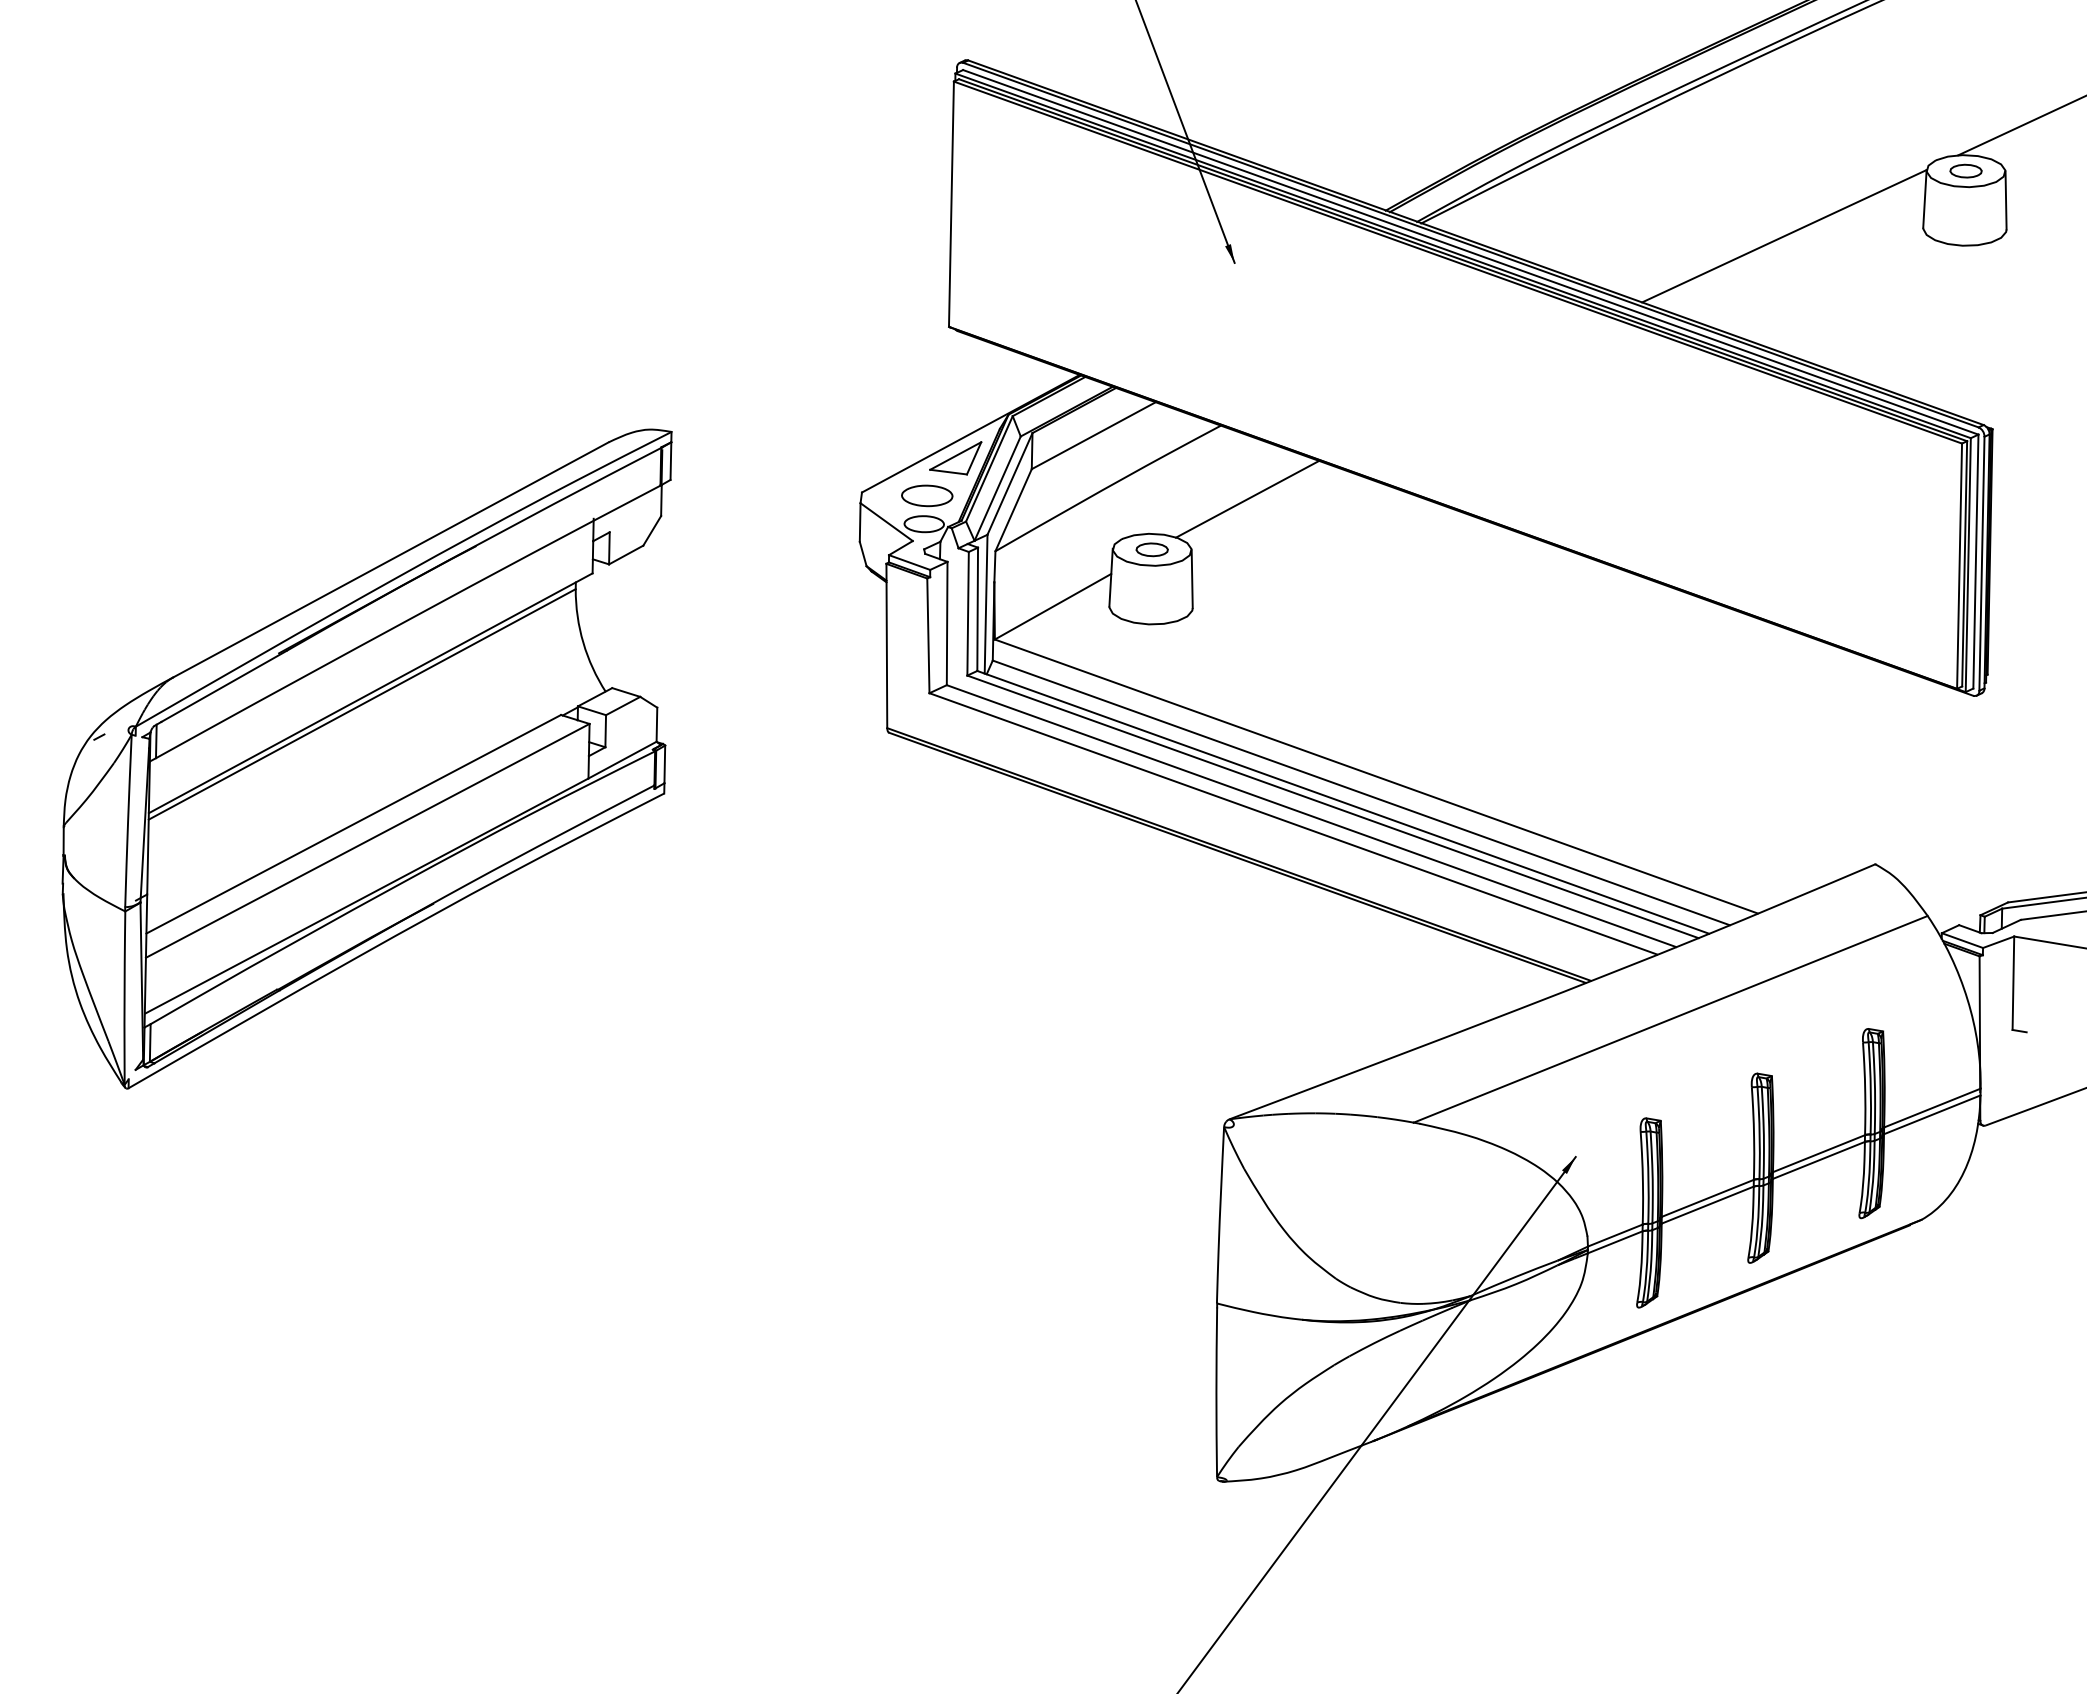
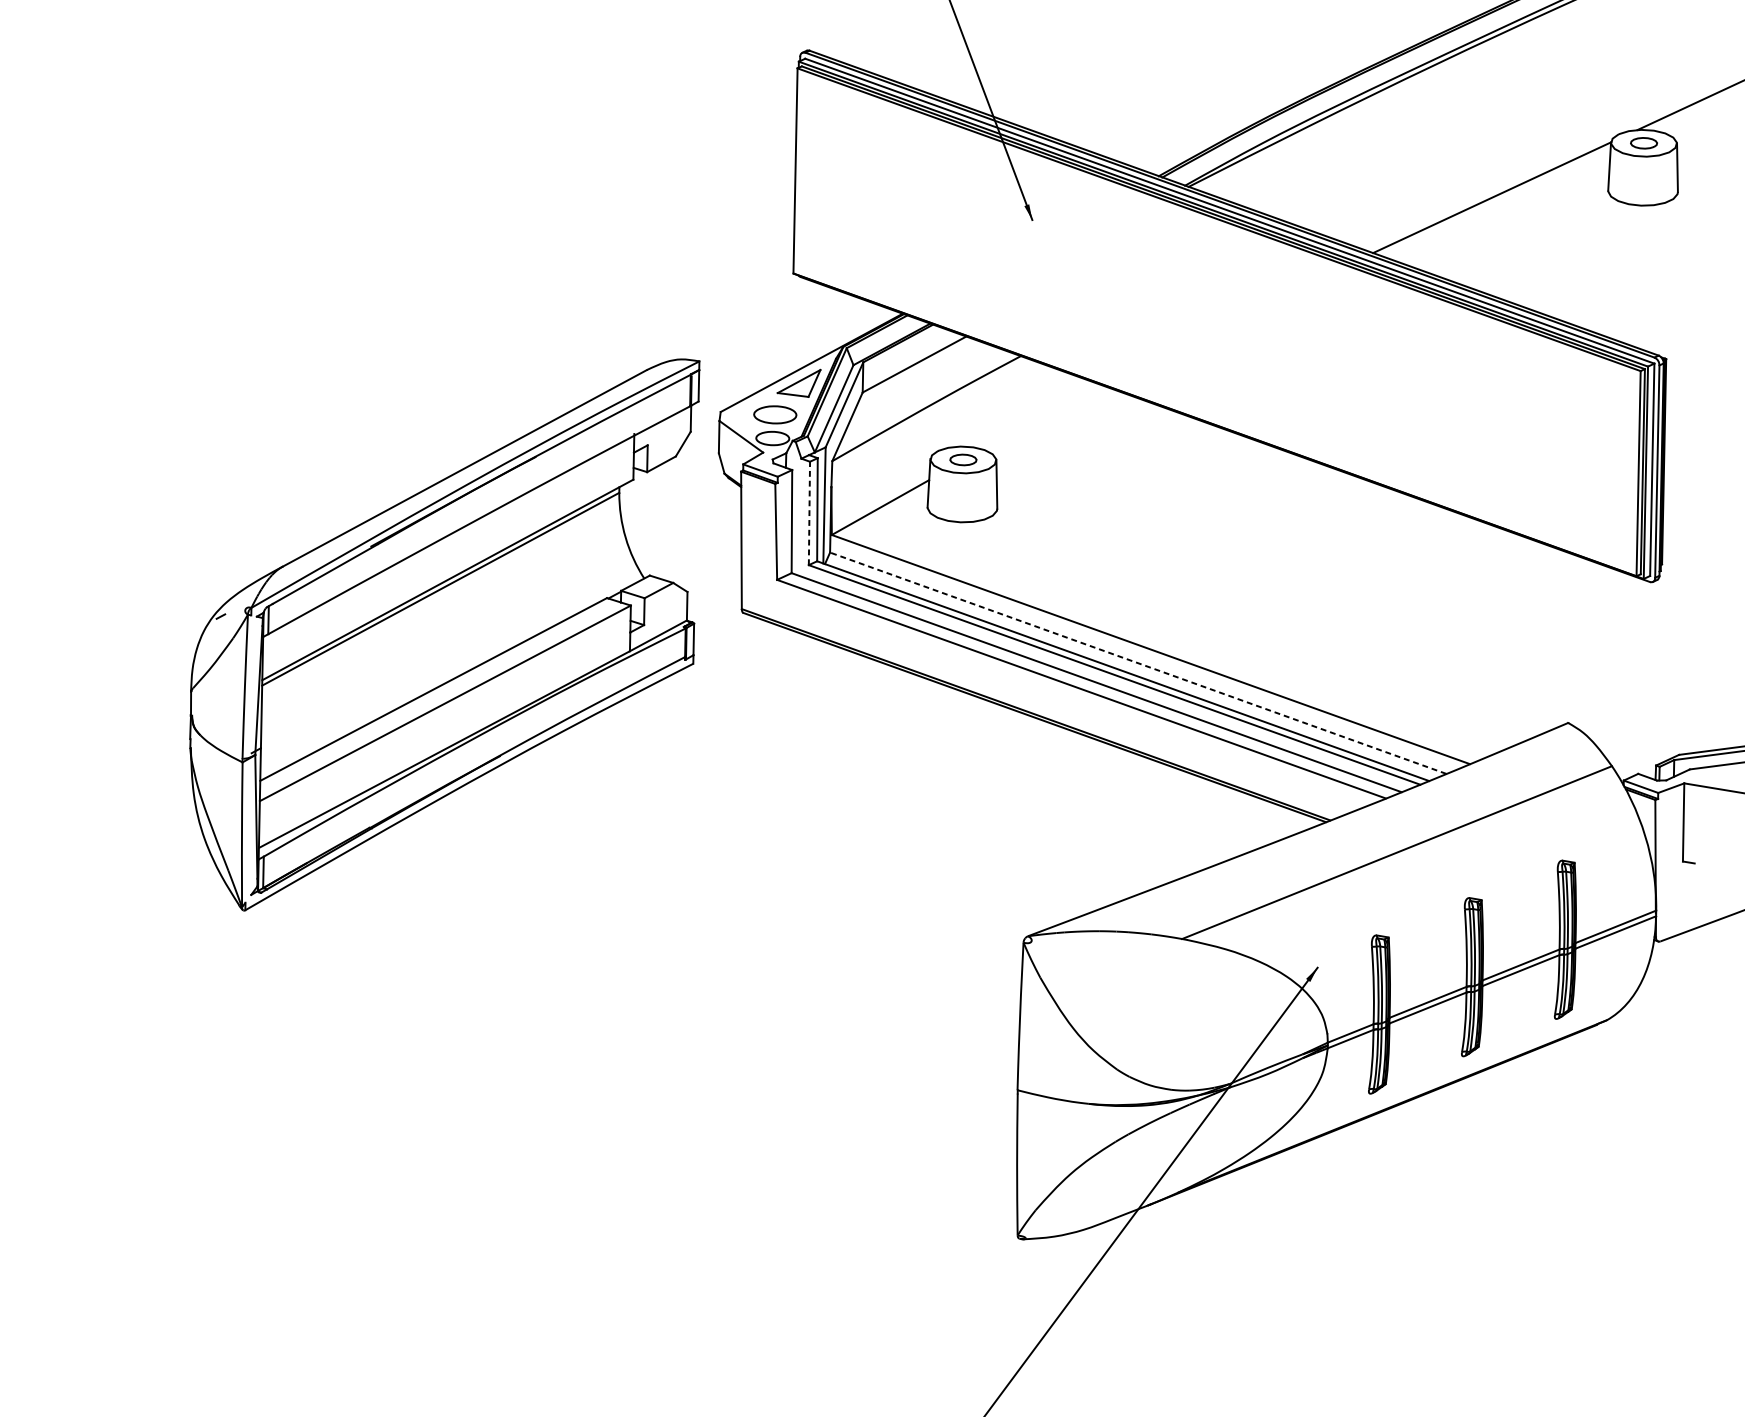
line: (1247, 498) -> (1043, 417), removed
line: (968, 613) -> (809, 513), solid -> dashed
part: (366, 758) -> (444, 634), moved
line: (1361, 792) -> (1138, 662), solid -> dashed

